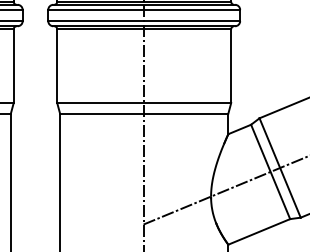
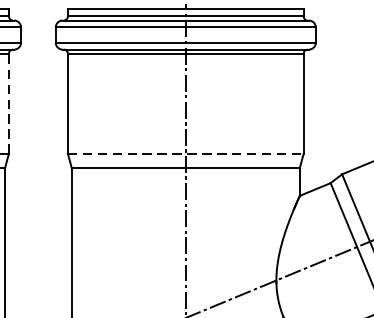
line: (13, 66) -> (8, 104), solid -> dashed
line: (144, 103) -> (186, 154), solid -> dashed

